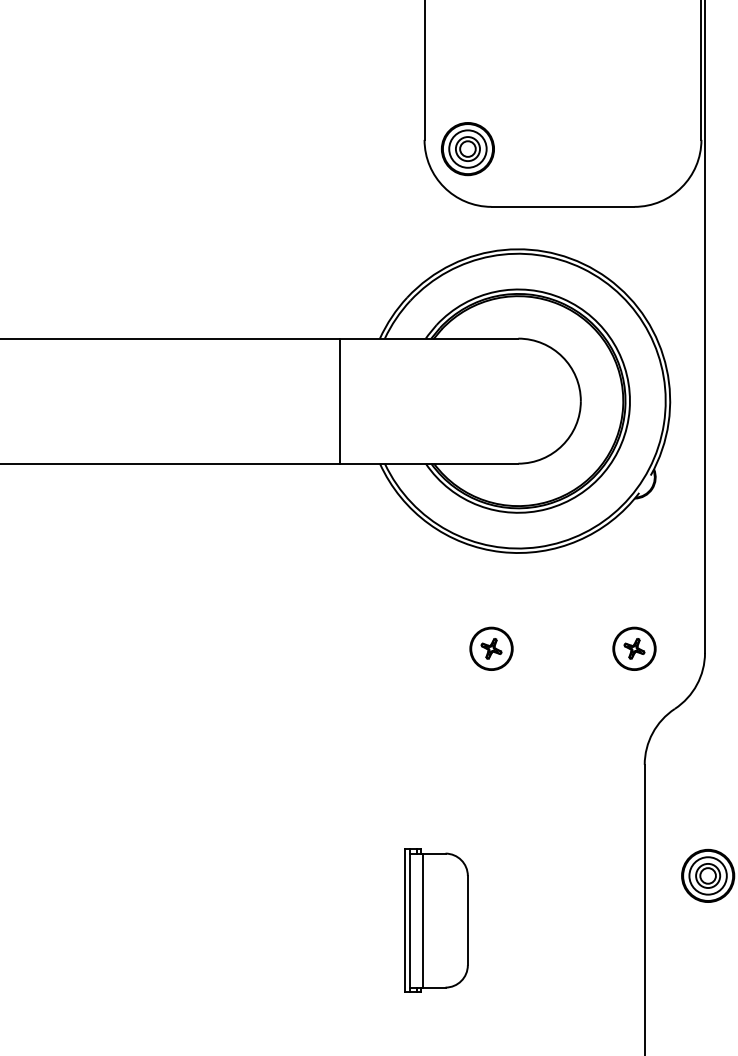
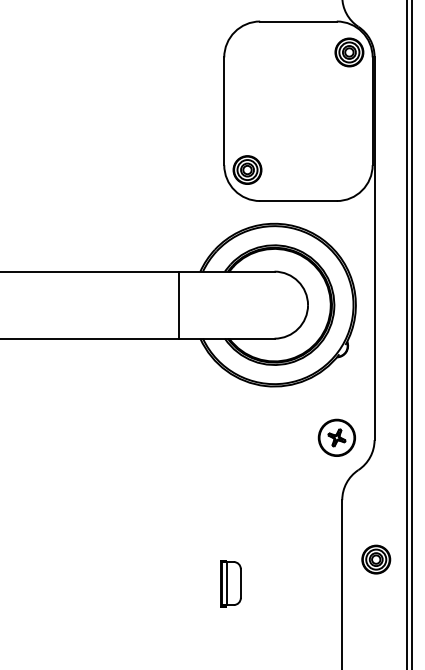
part: (490, 648) -> (259, 437), removed
part: (633, 648) -> (336, 437), size x1.6
part: (436, 920) -> (230, 583), size x0.6

